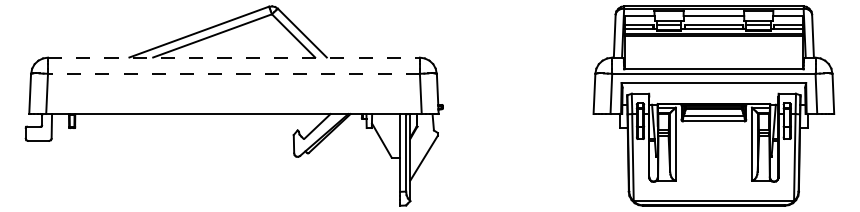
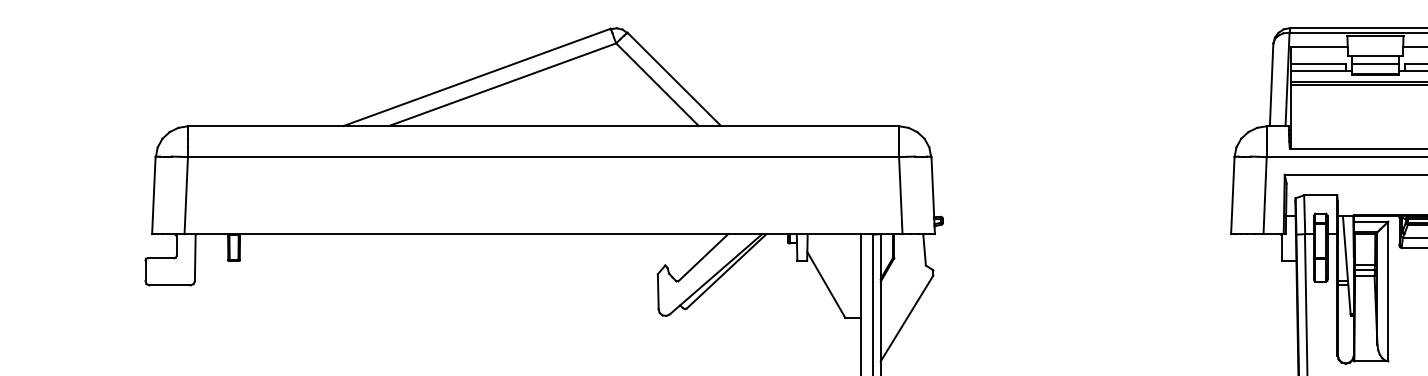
line: (233, 57) -> (542, 125), dashed -> solid
line: (233, 73) -> (542, 156), dashed -> solid

